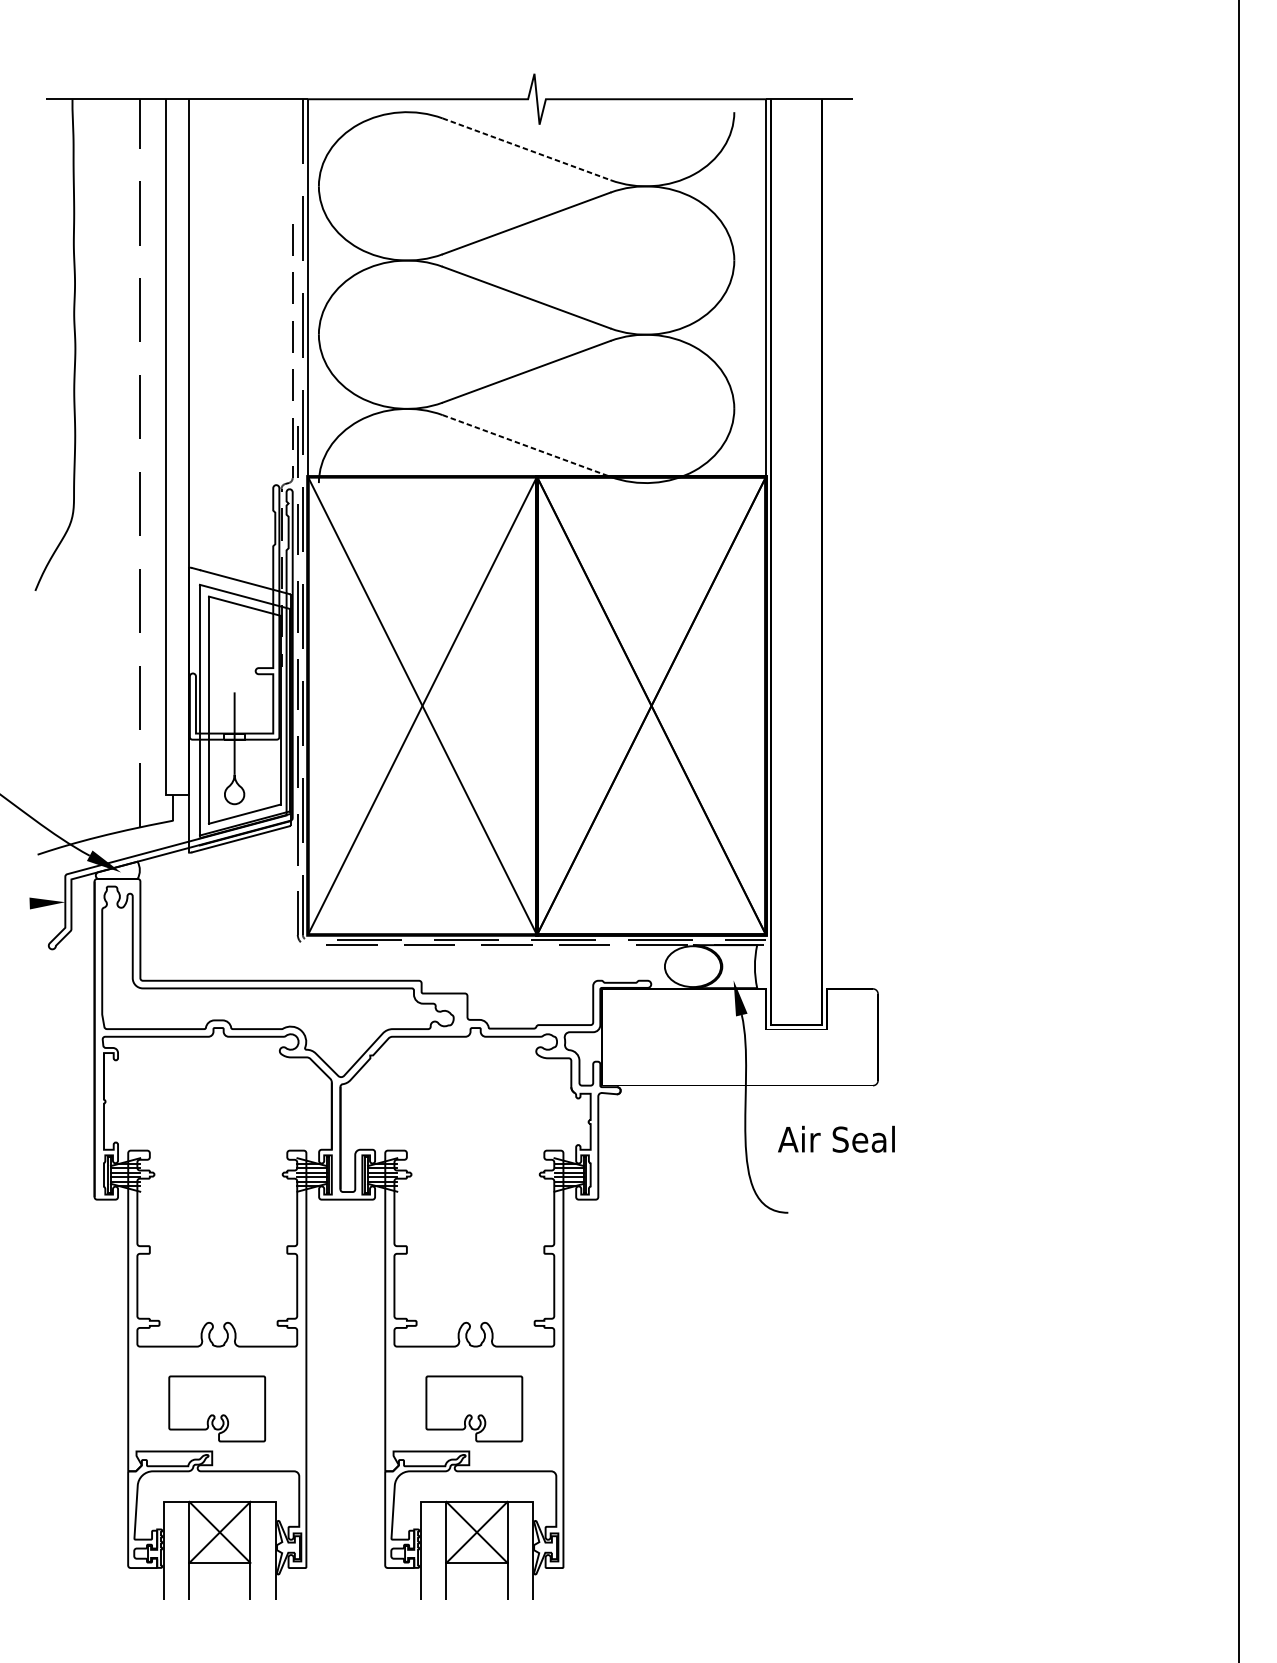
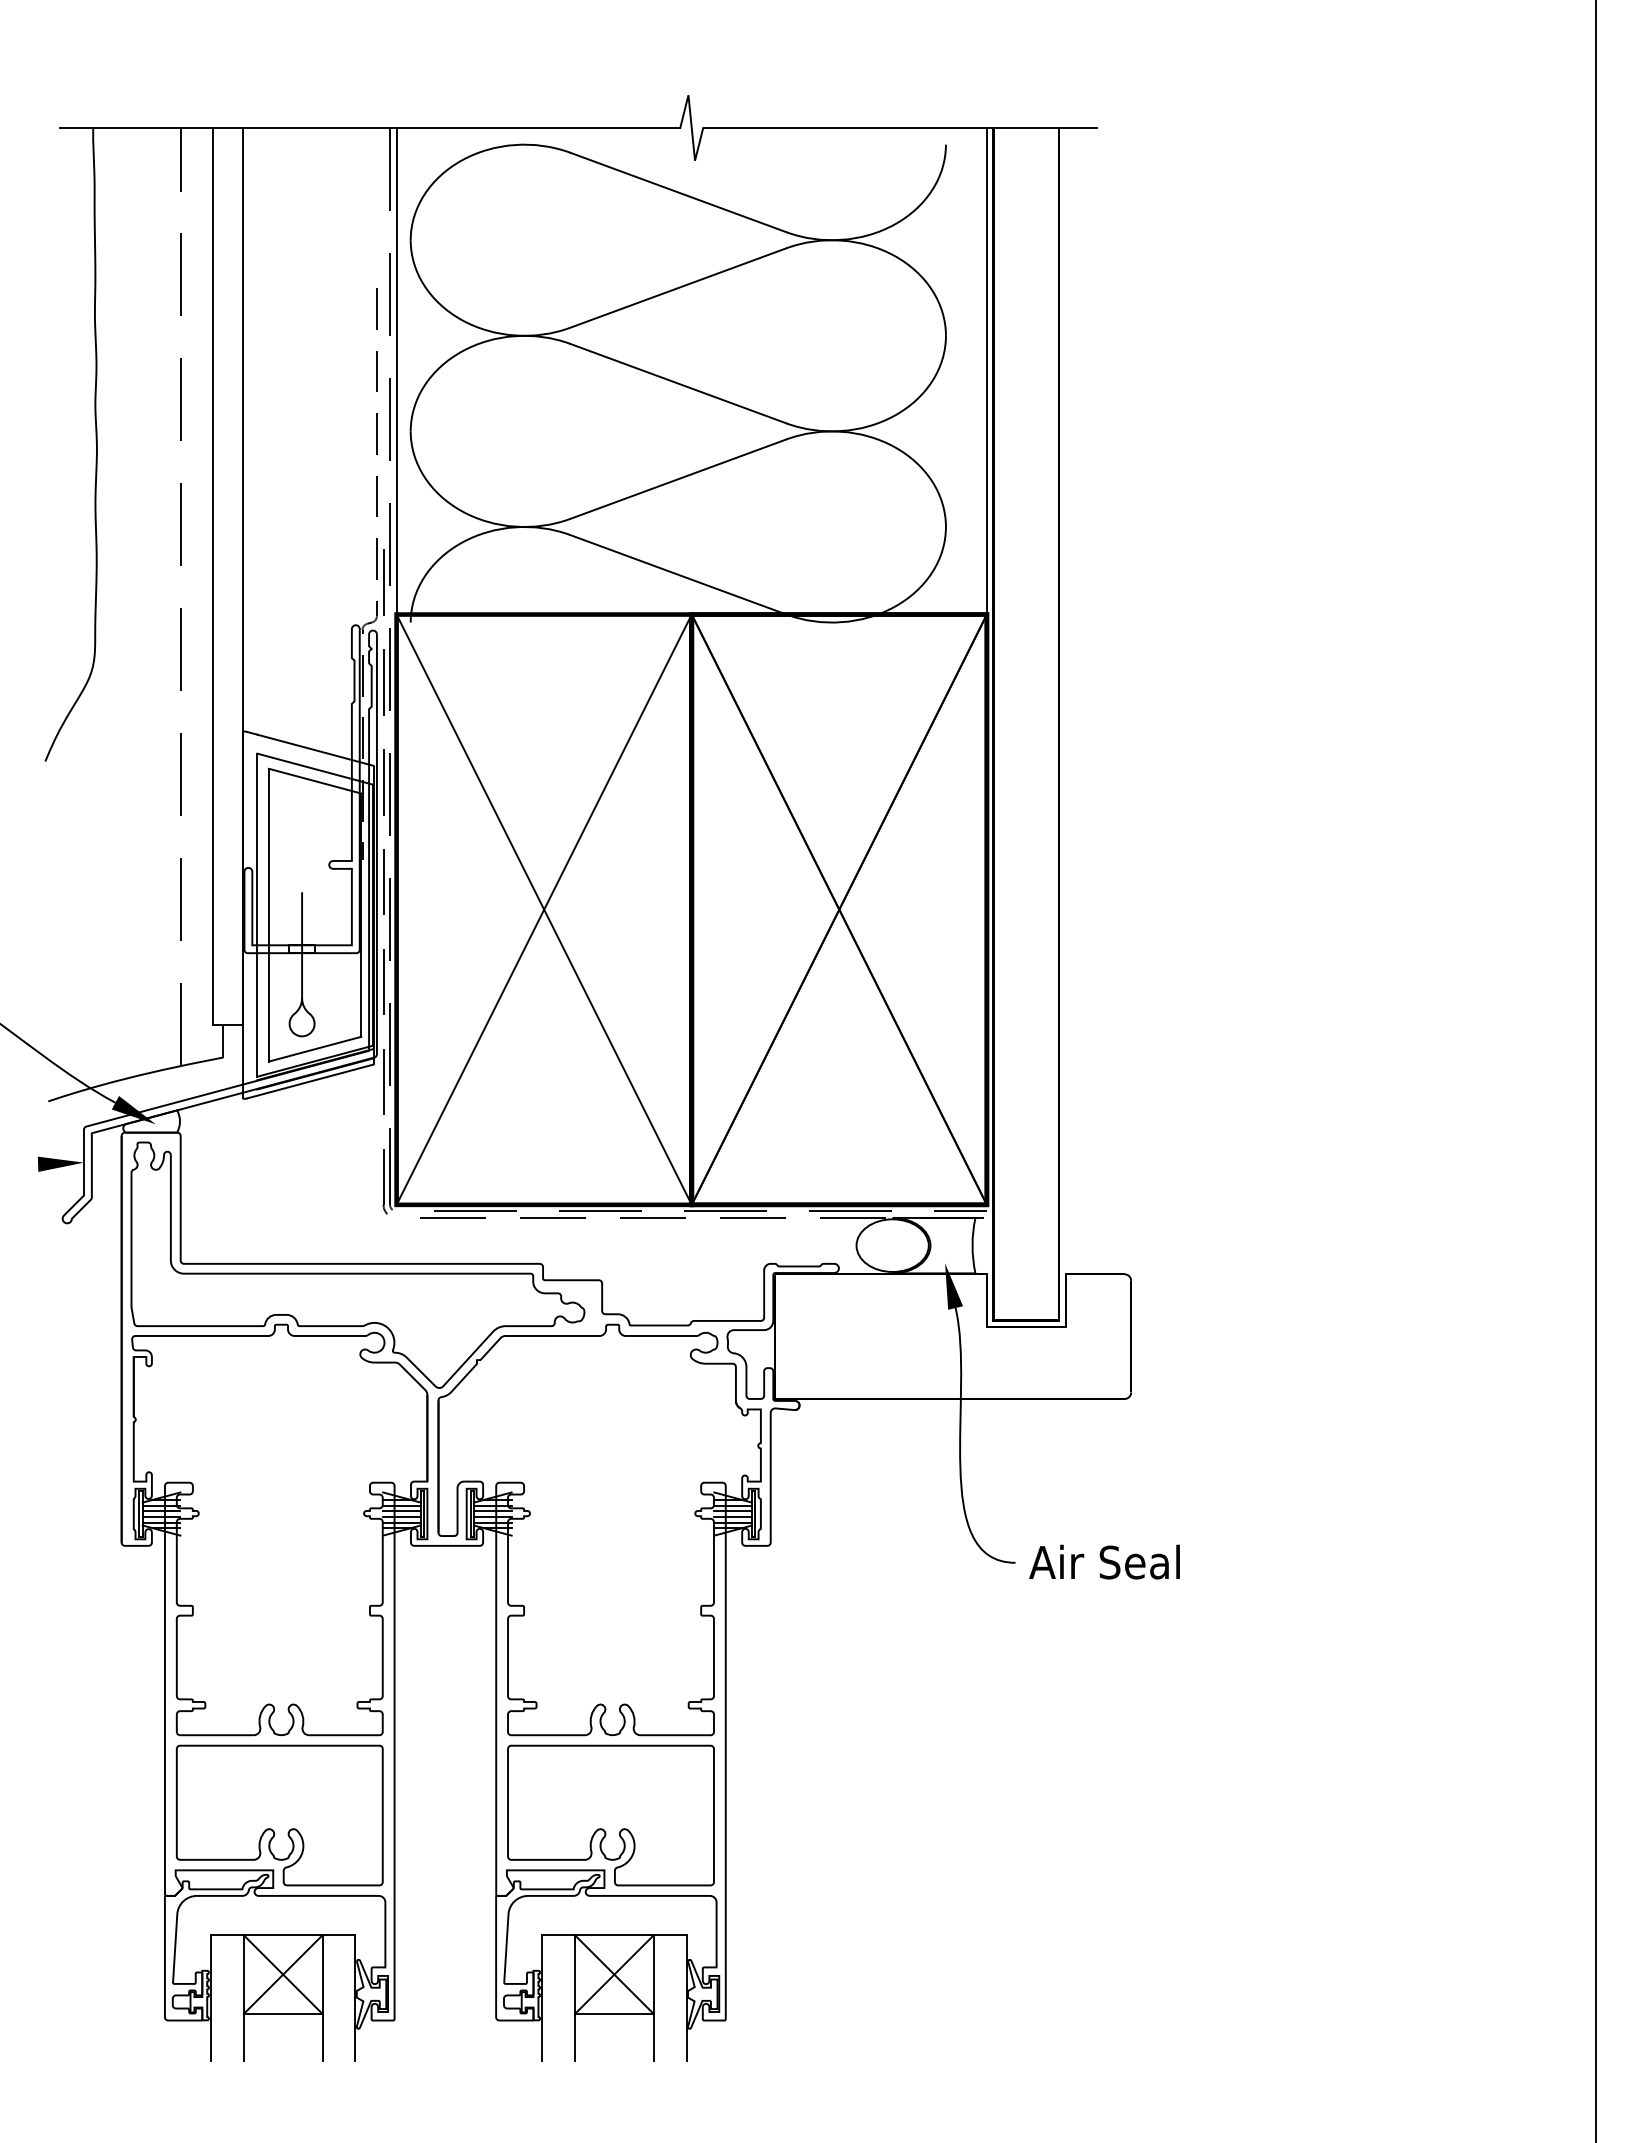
line: (526, 149) -> (678, 192), dashed -> solid
line: (526, 445) -> (678, 574), dashed -> solid
text: (836, 1138) -> (1104, 1561), moved
part: (217, 1408) -> (279, 1815), size x1.67
part: (473, 1408) -> (610, 1815), size x1.67

